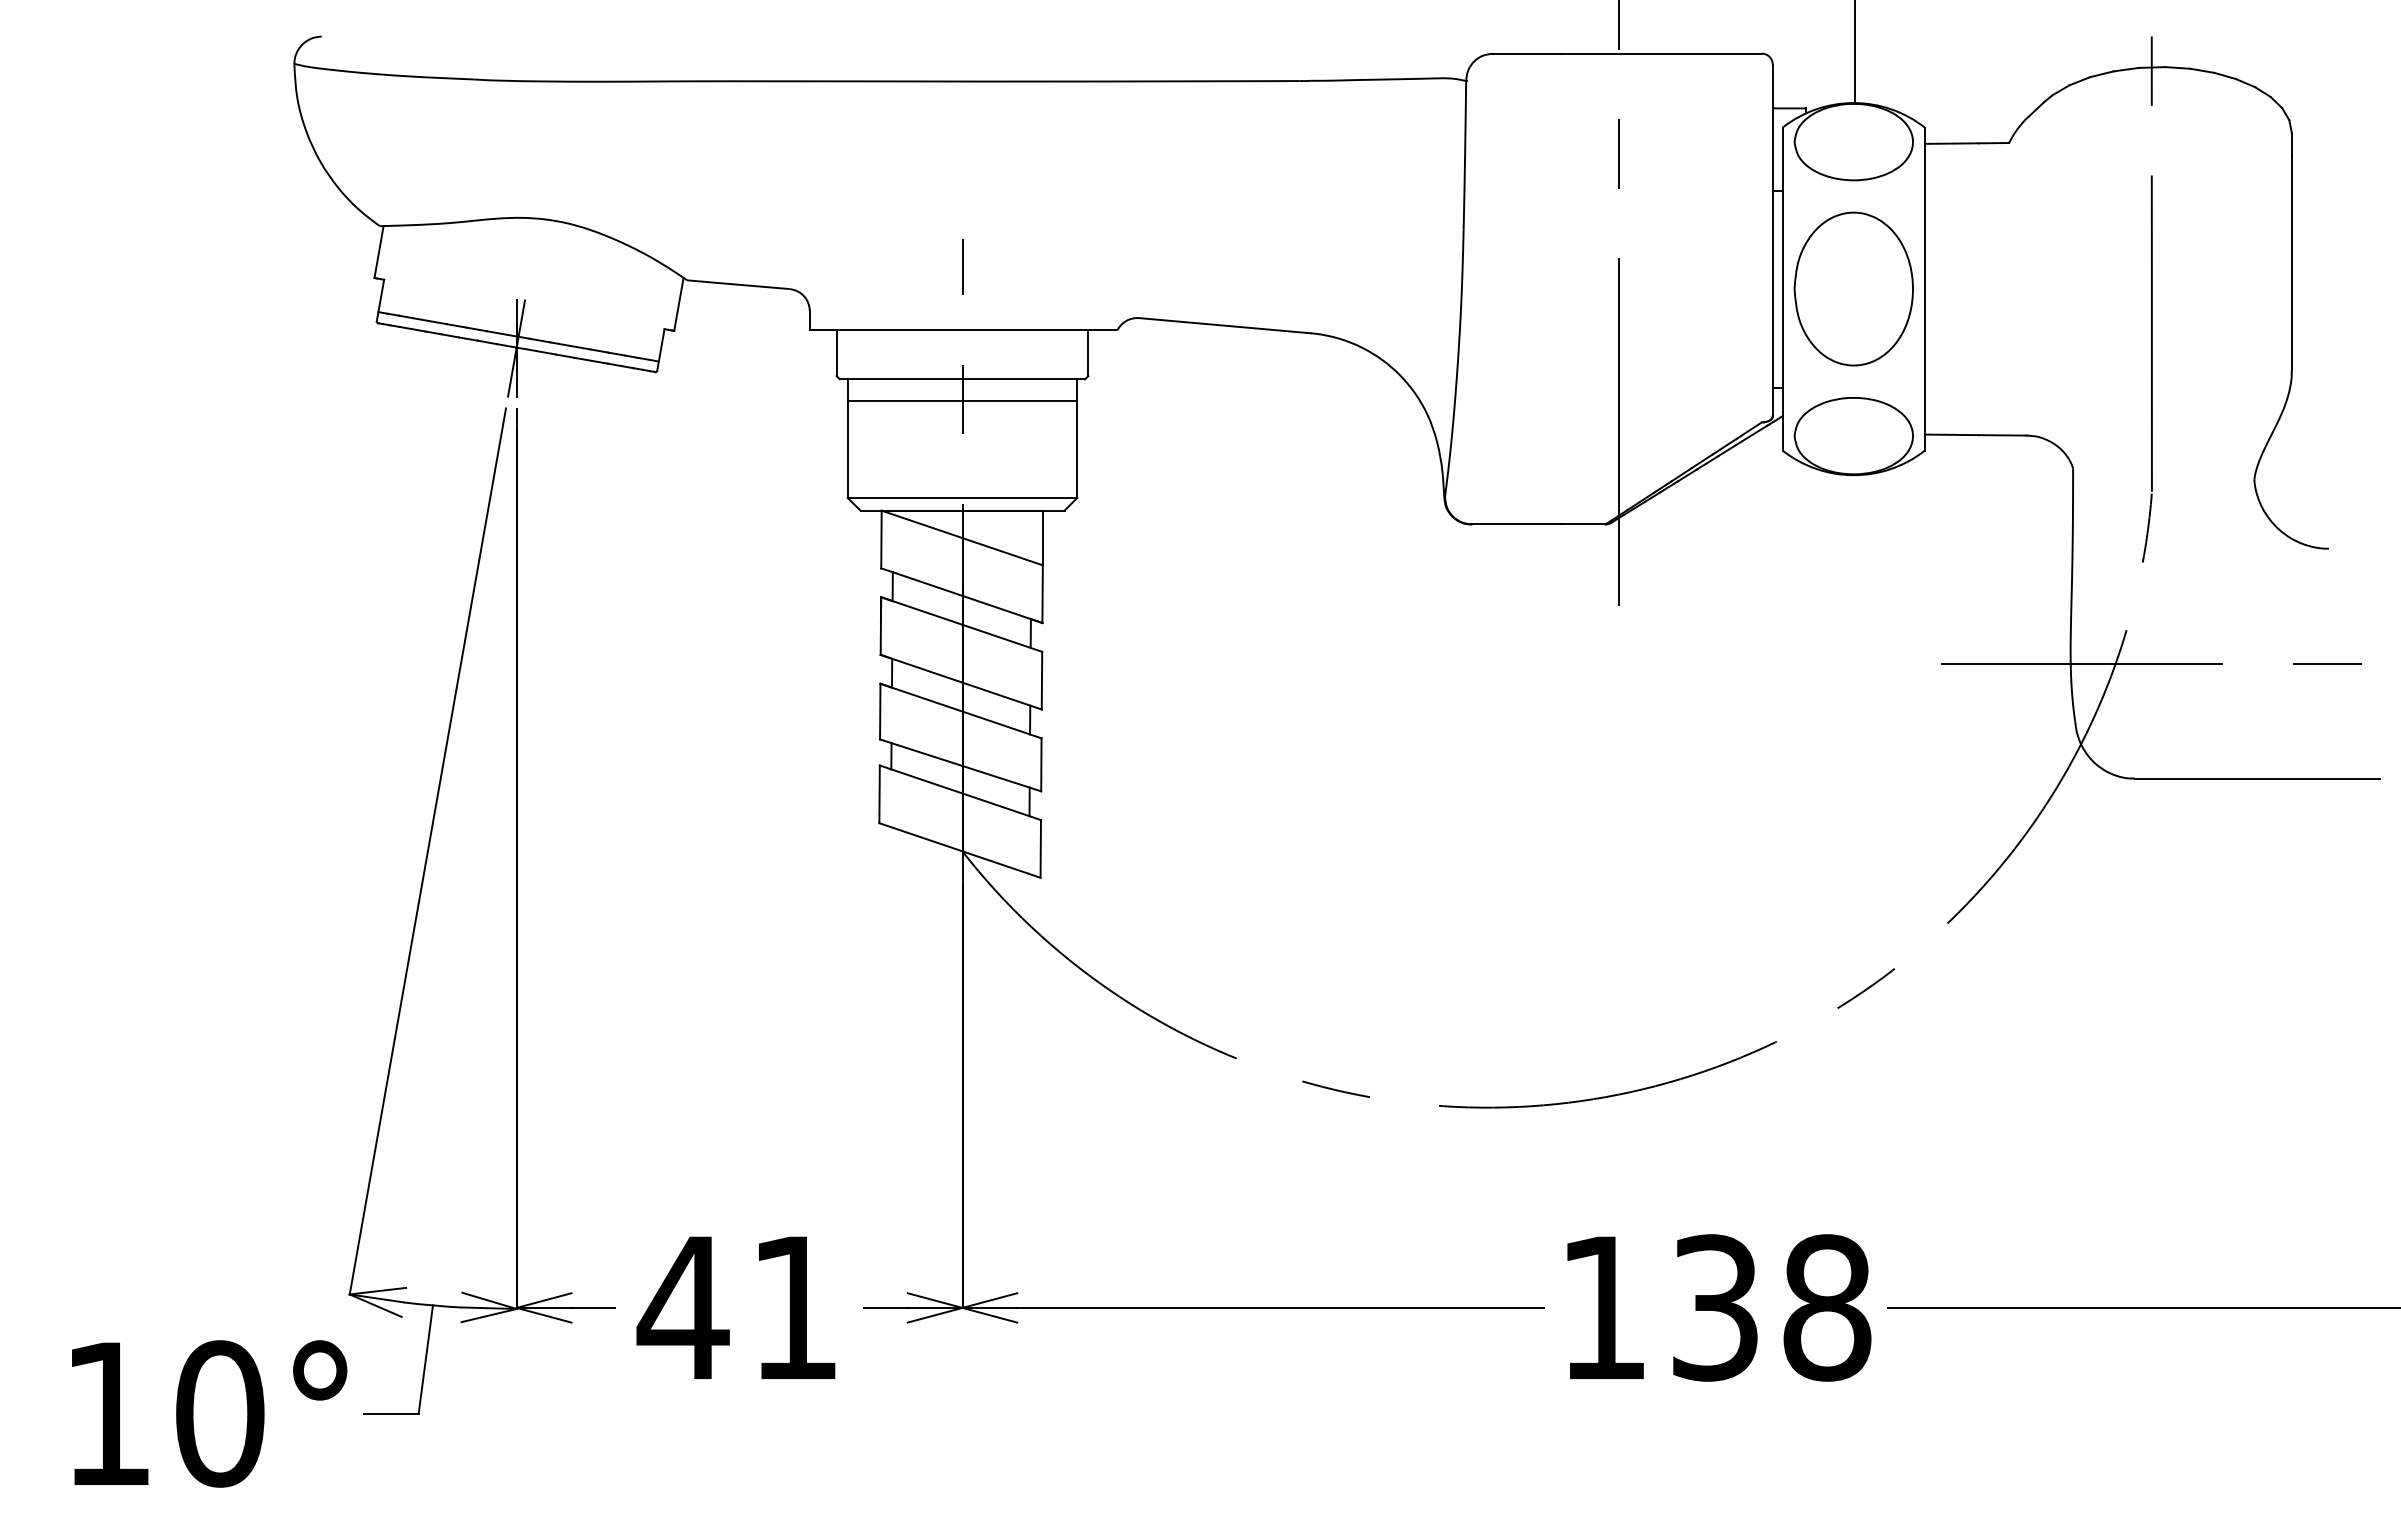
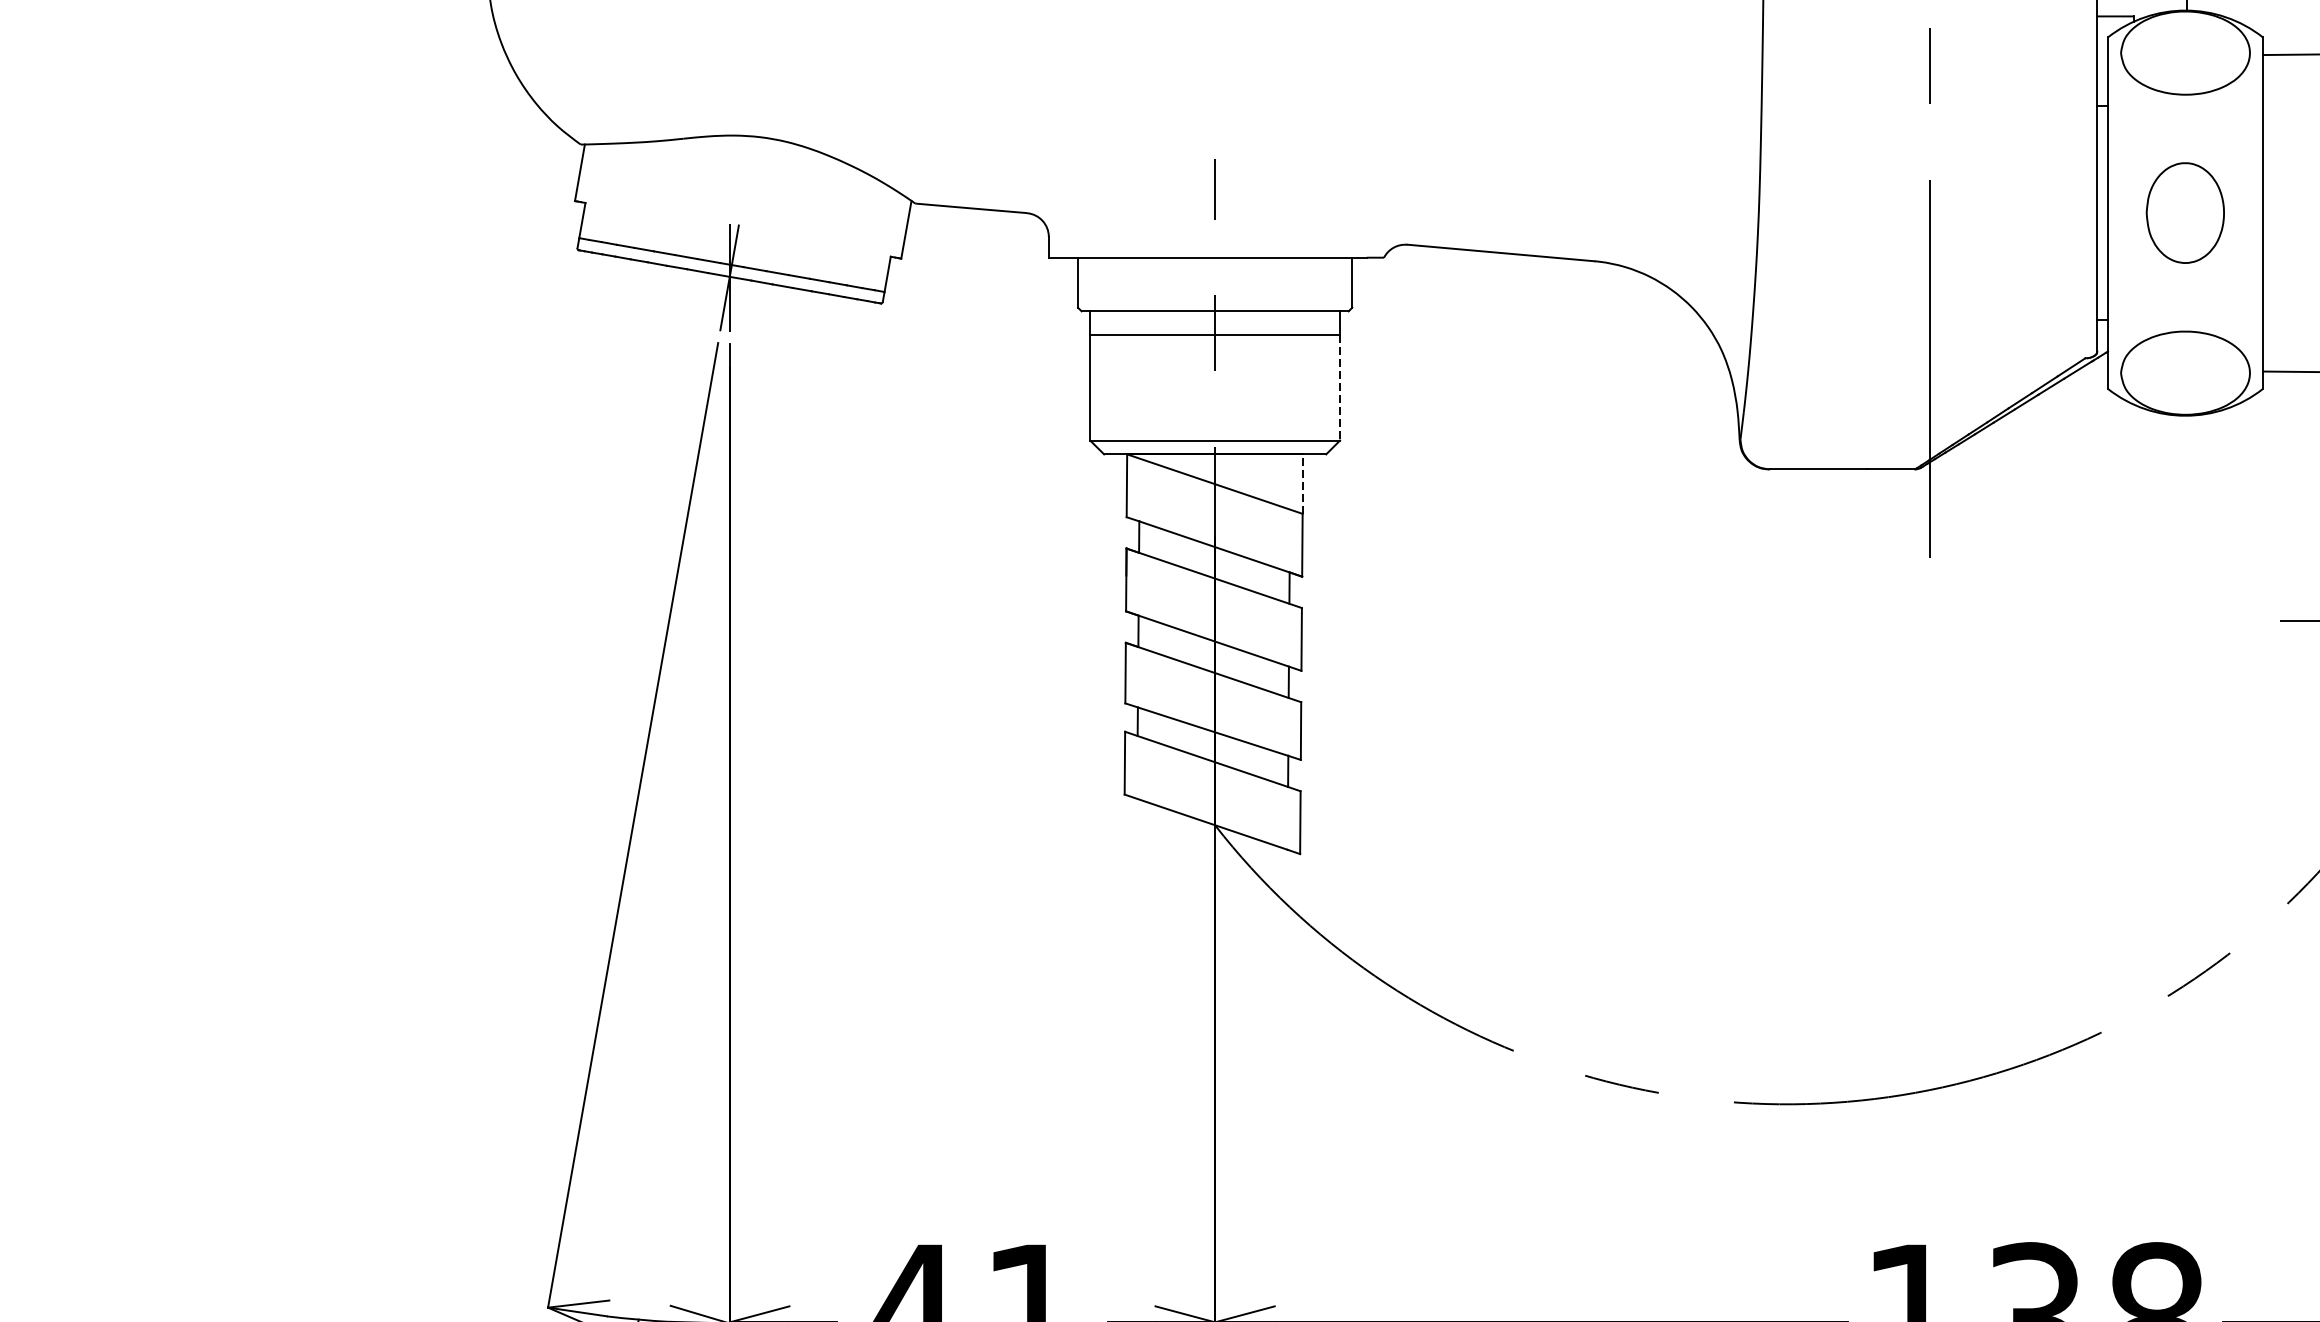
part: (1853, 288) -> (2185, 212), size x0.6
line: (1077, 450) -> (1340, 388), solid -> dashed
line: (1042, 537) -> (1302, 483), solid -> dashed

